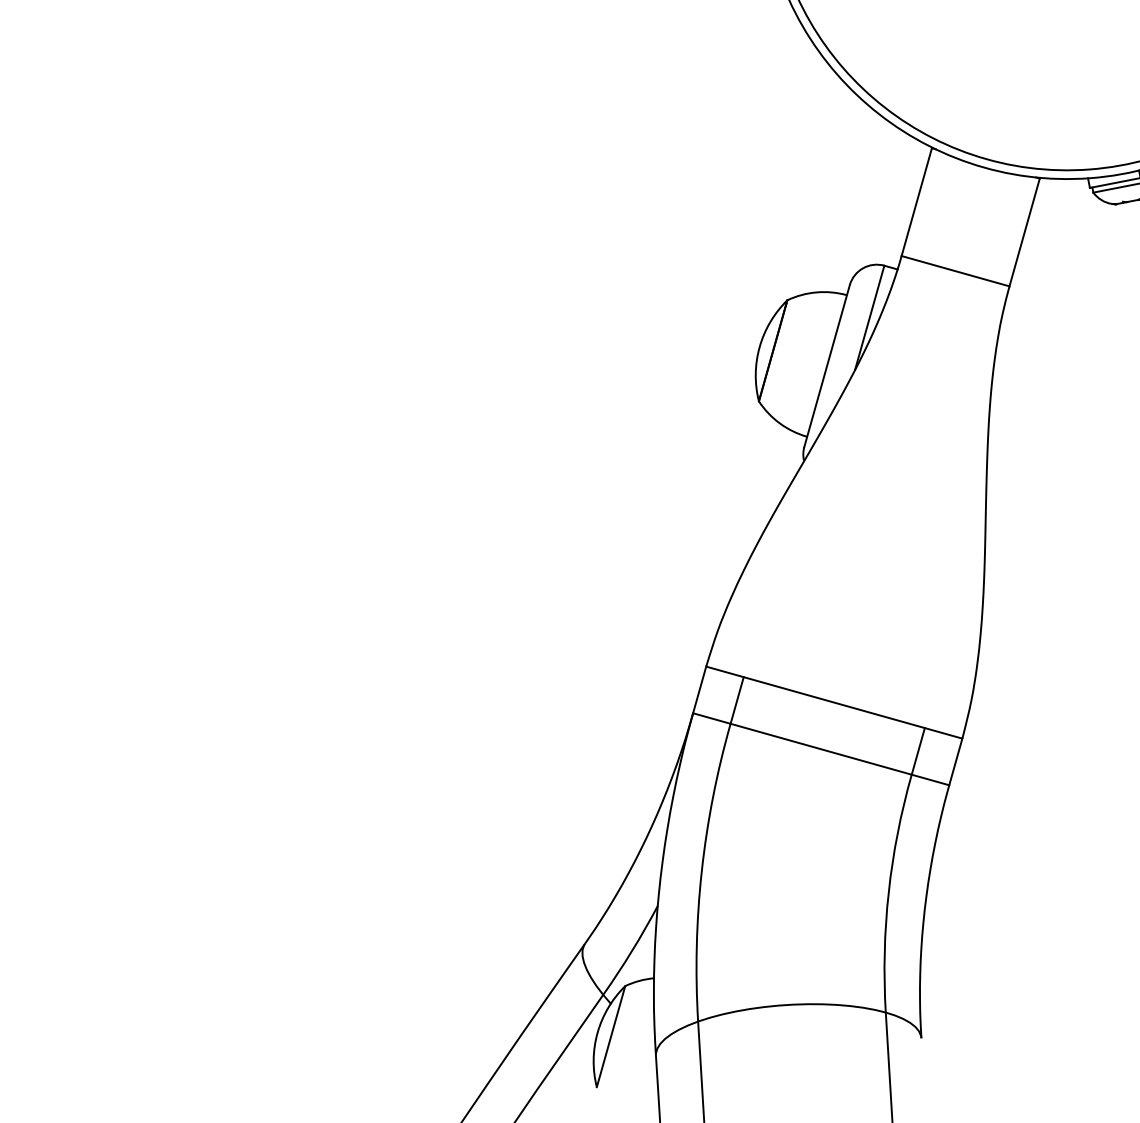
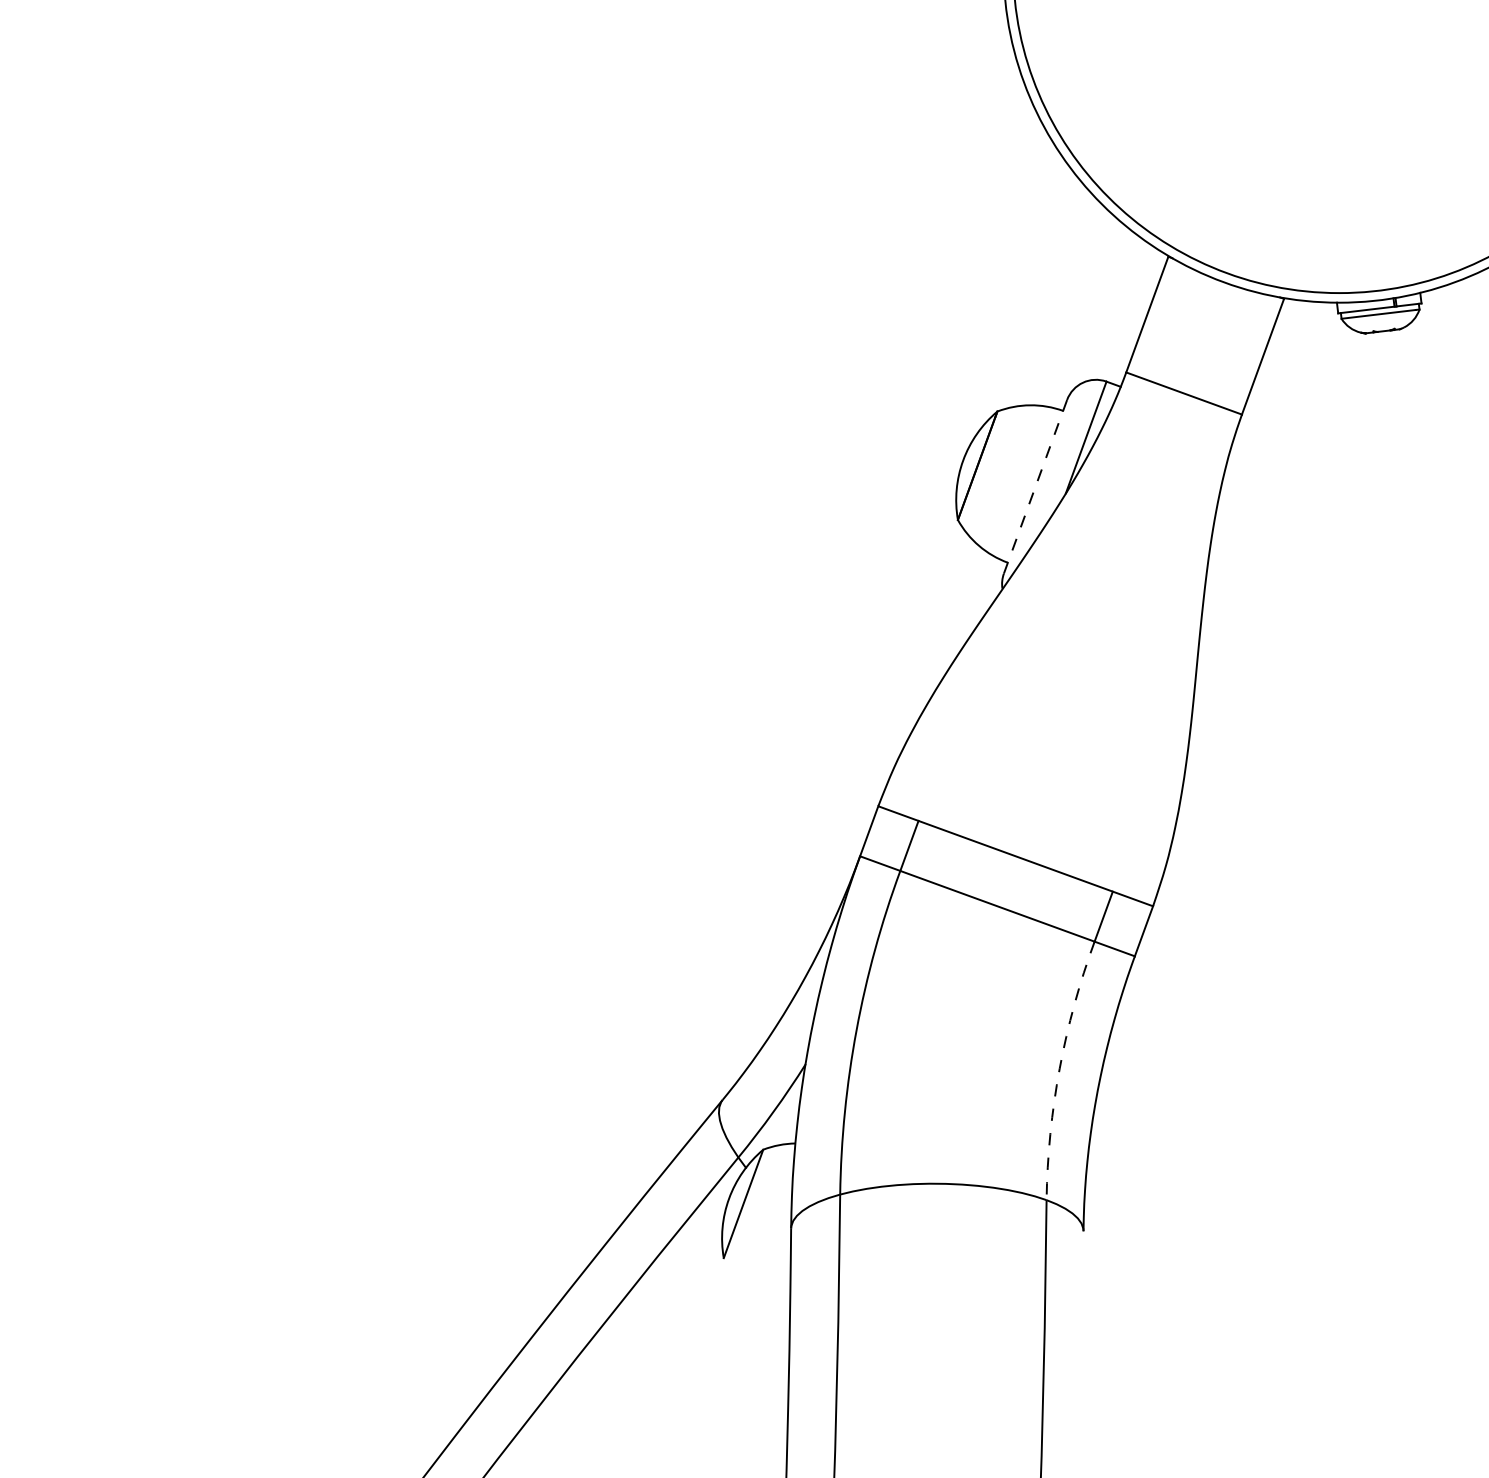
line: (827, 365) -> (1035, 486), solid -> dashed
arc: (888, 892) -> (1059, 1068), solid -> dashed

